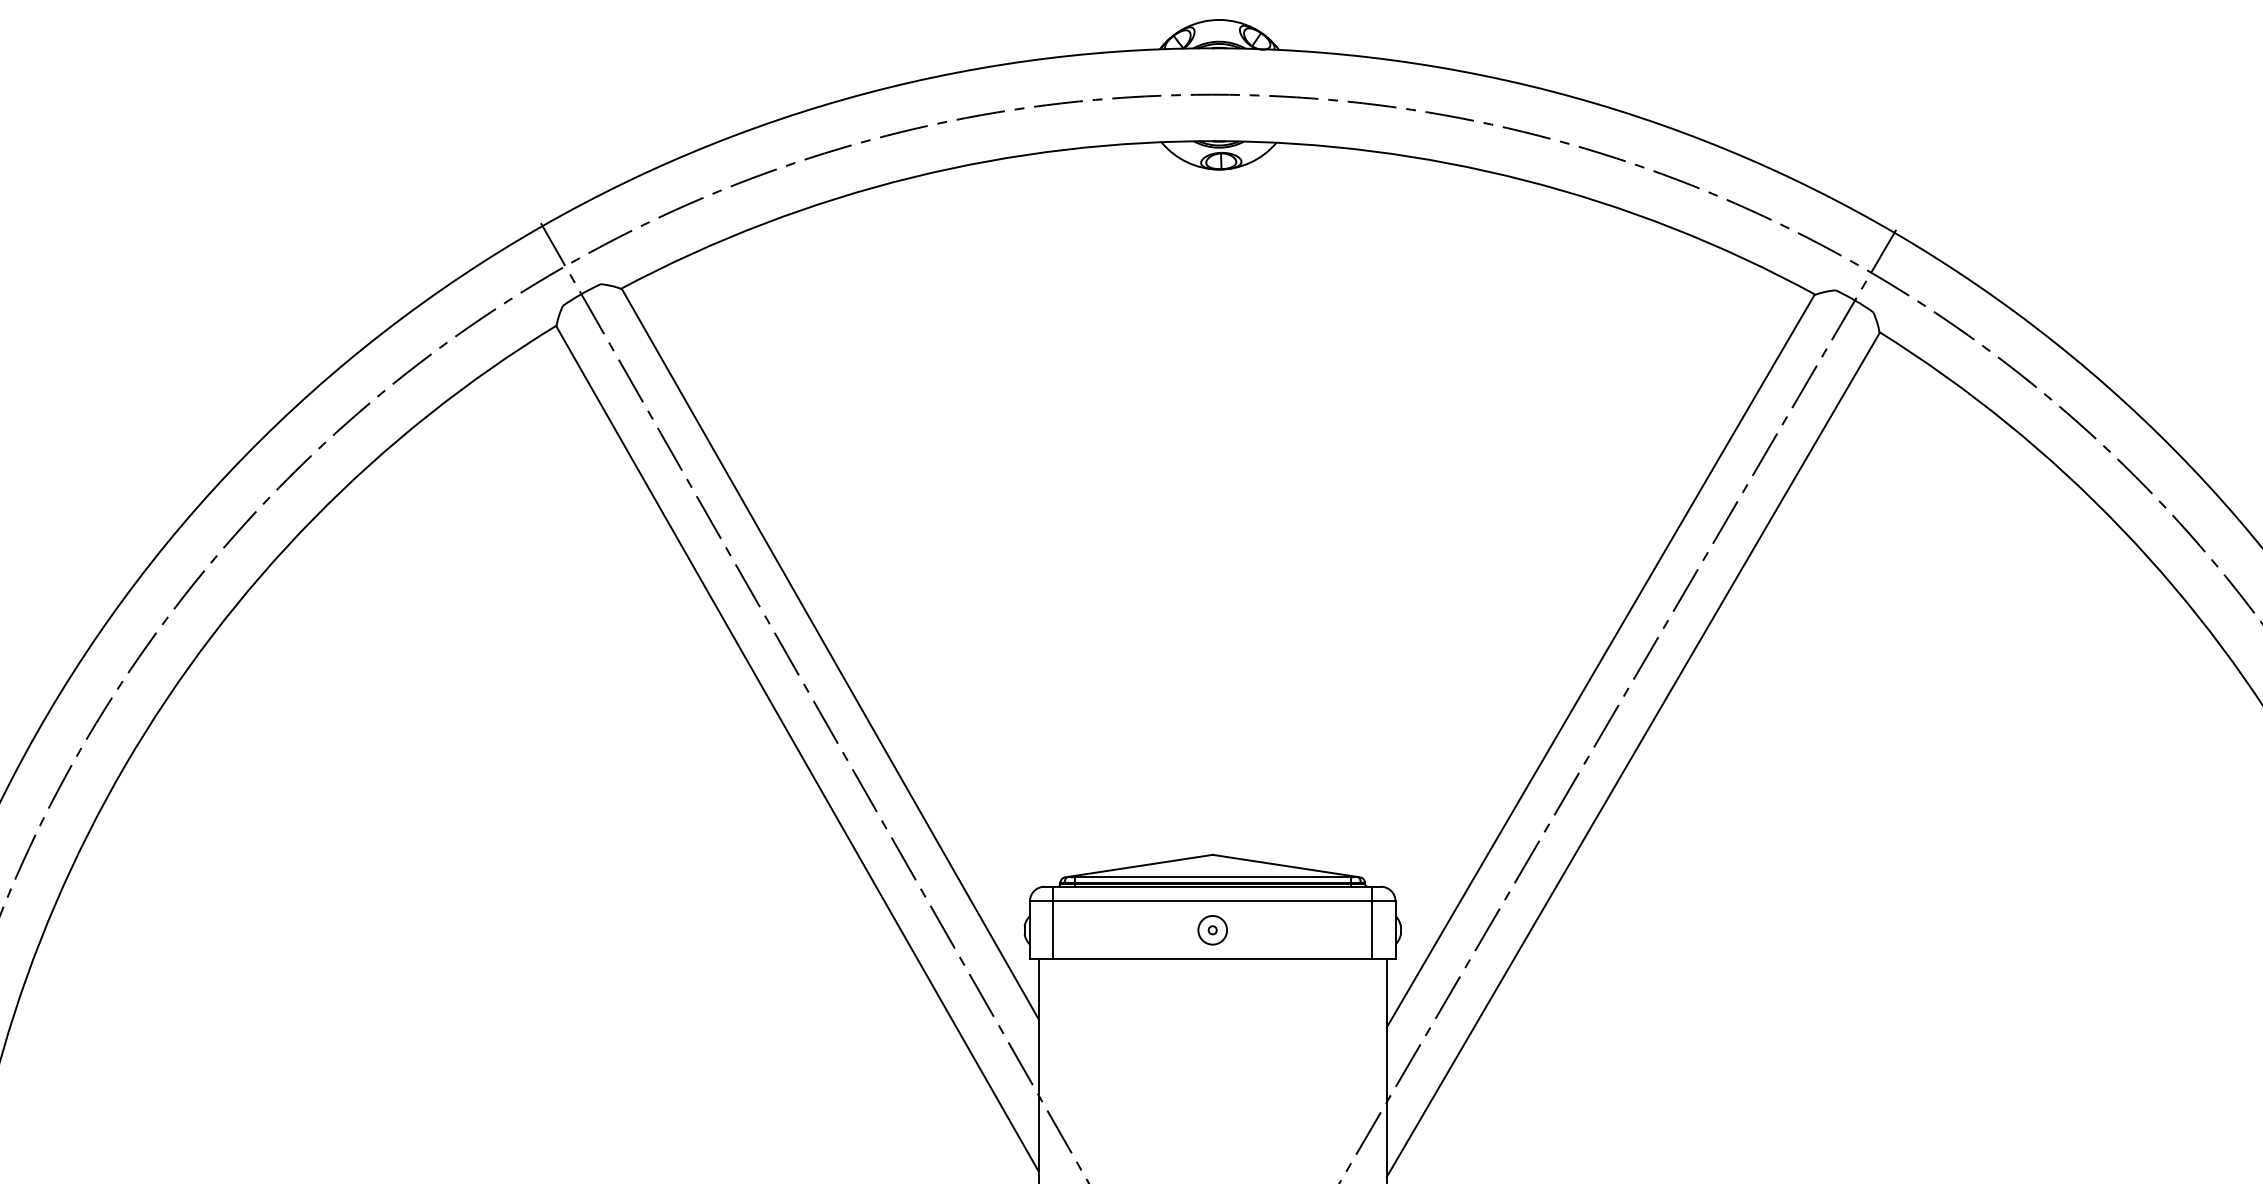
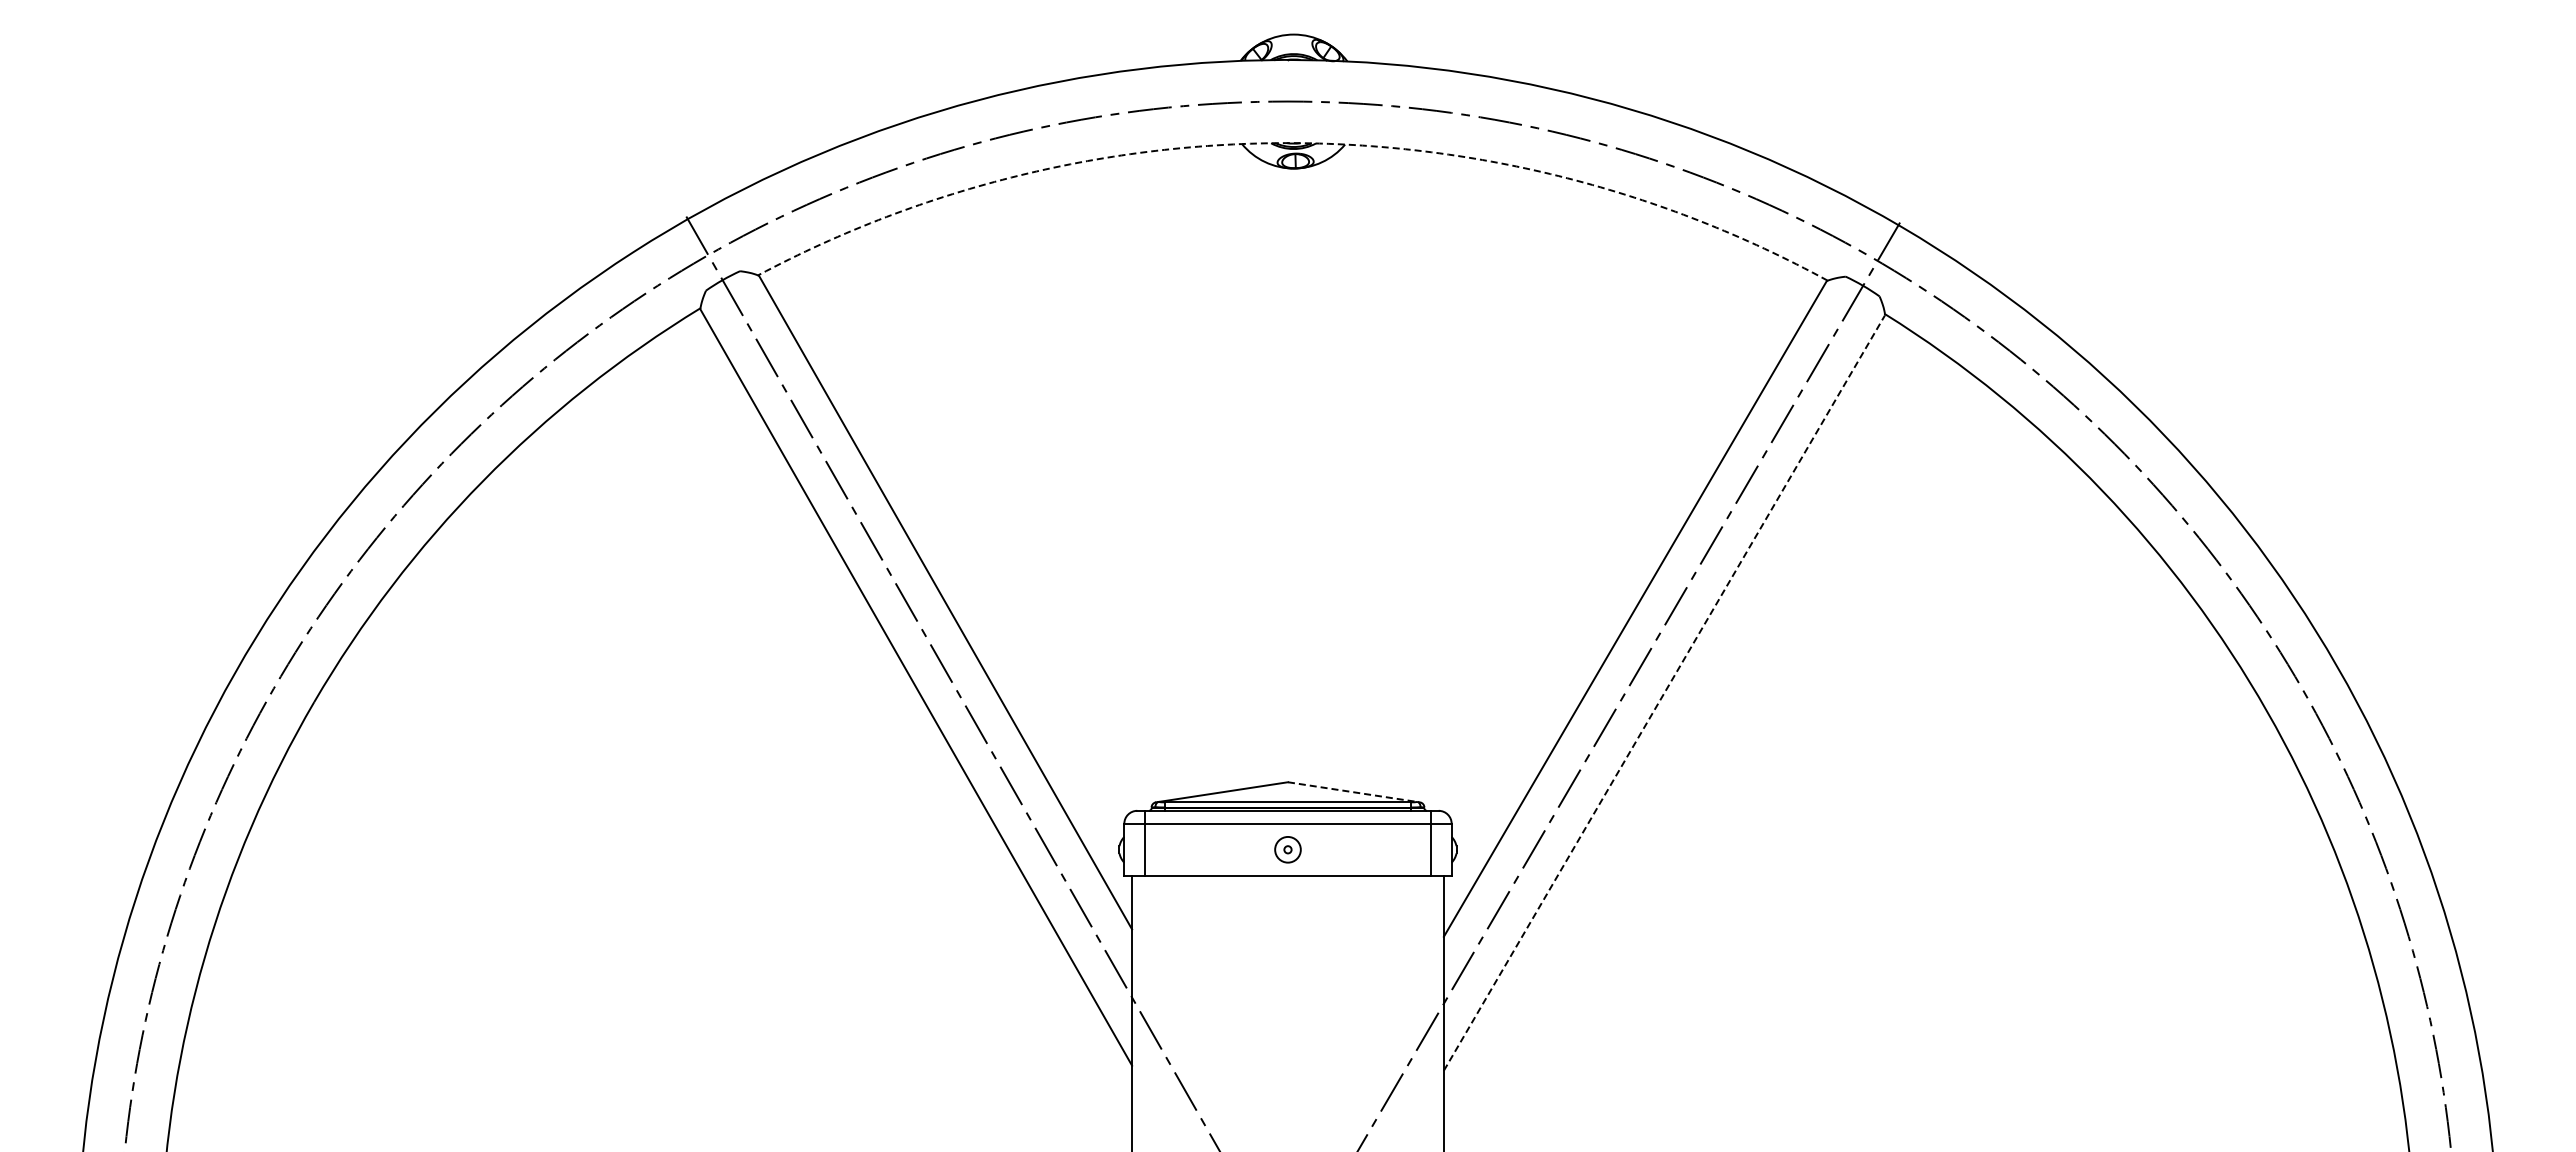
arc: (1218, 141) -> (1293, 143), solid -> dashed
line: (1633, 754) -> (1664, 692), solid -> dashed
line: (1285, 866) -> (1353, 792), solid -> dashed

